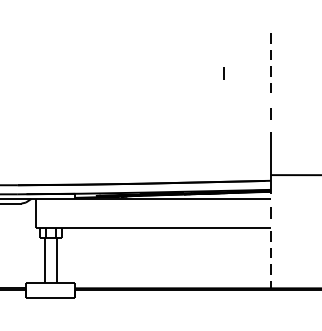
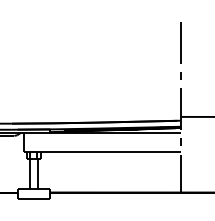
line: (270, 63) -> (180, 42), dashed -> solid
line: (223, 72) -> (149, 48), removed
line: (270, 261) -> (180, 174), dashed -> solid

